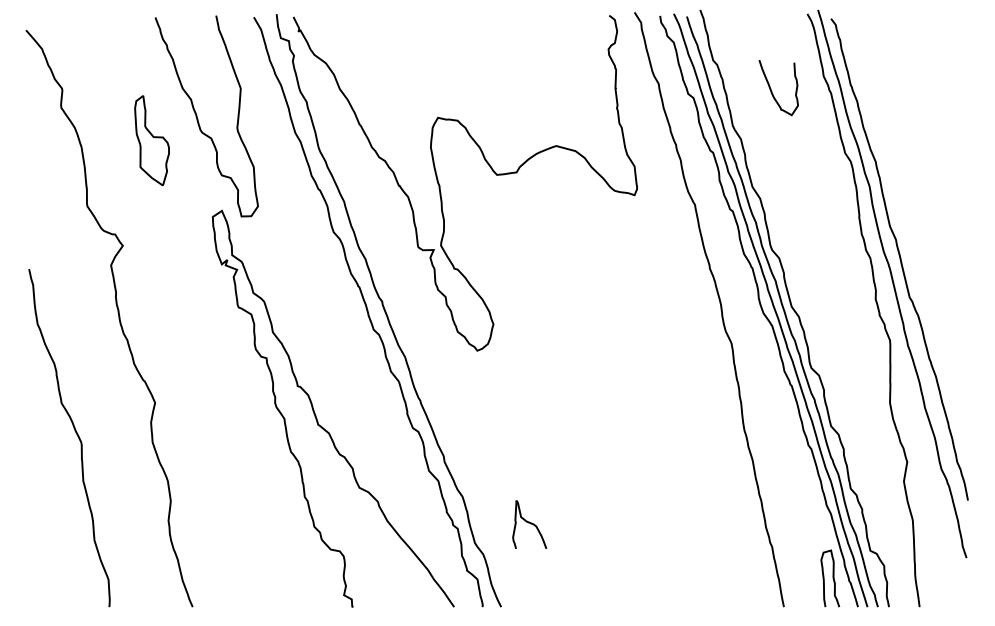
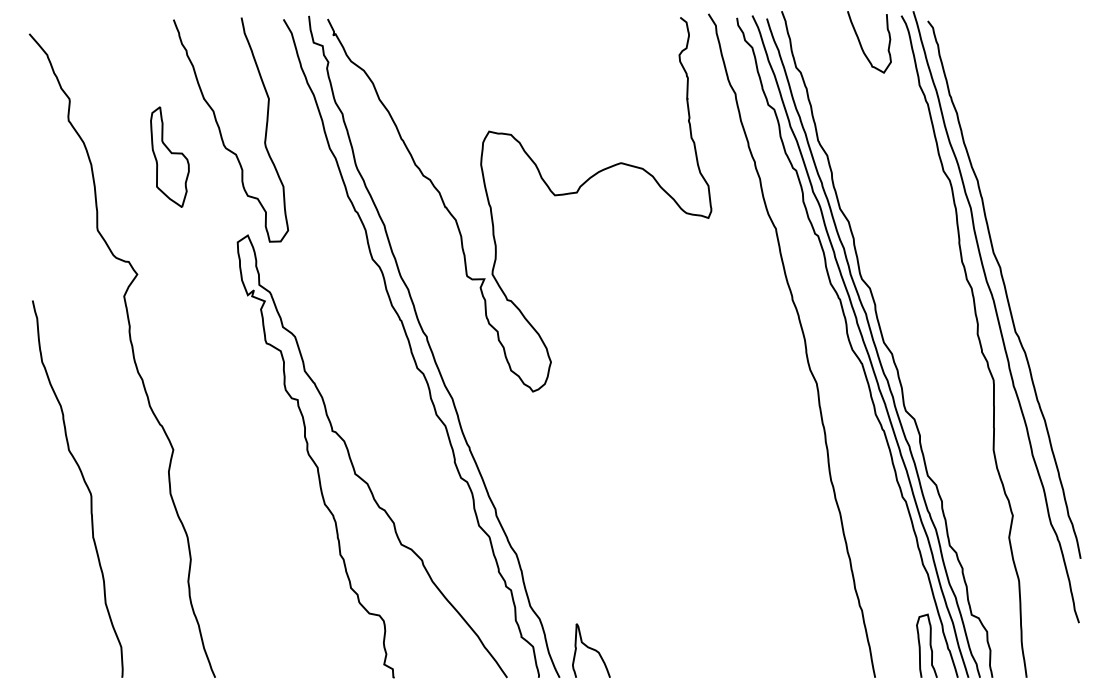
curve: (771, 89) -> (861, 43), moved
curve: (529, 523) -> (591, 649), moved

